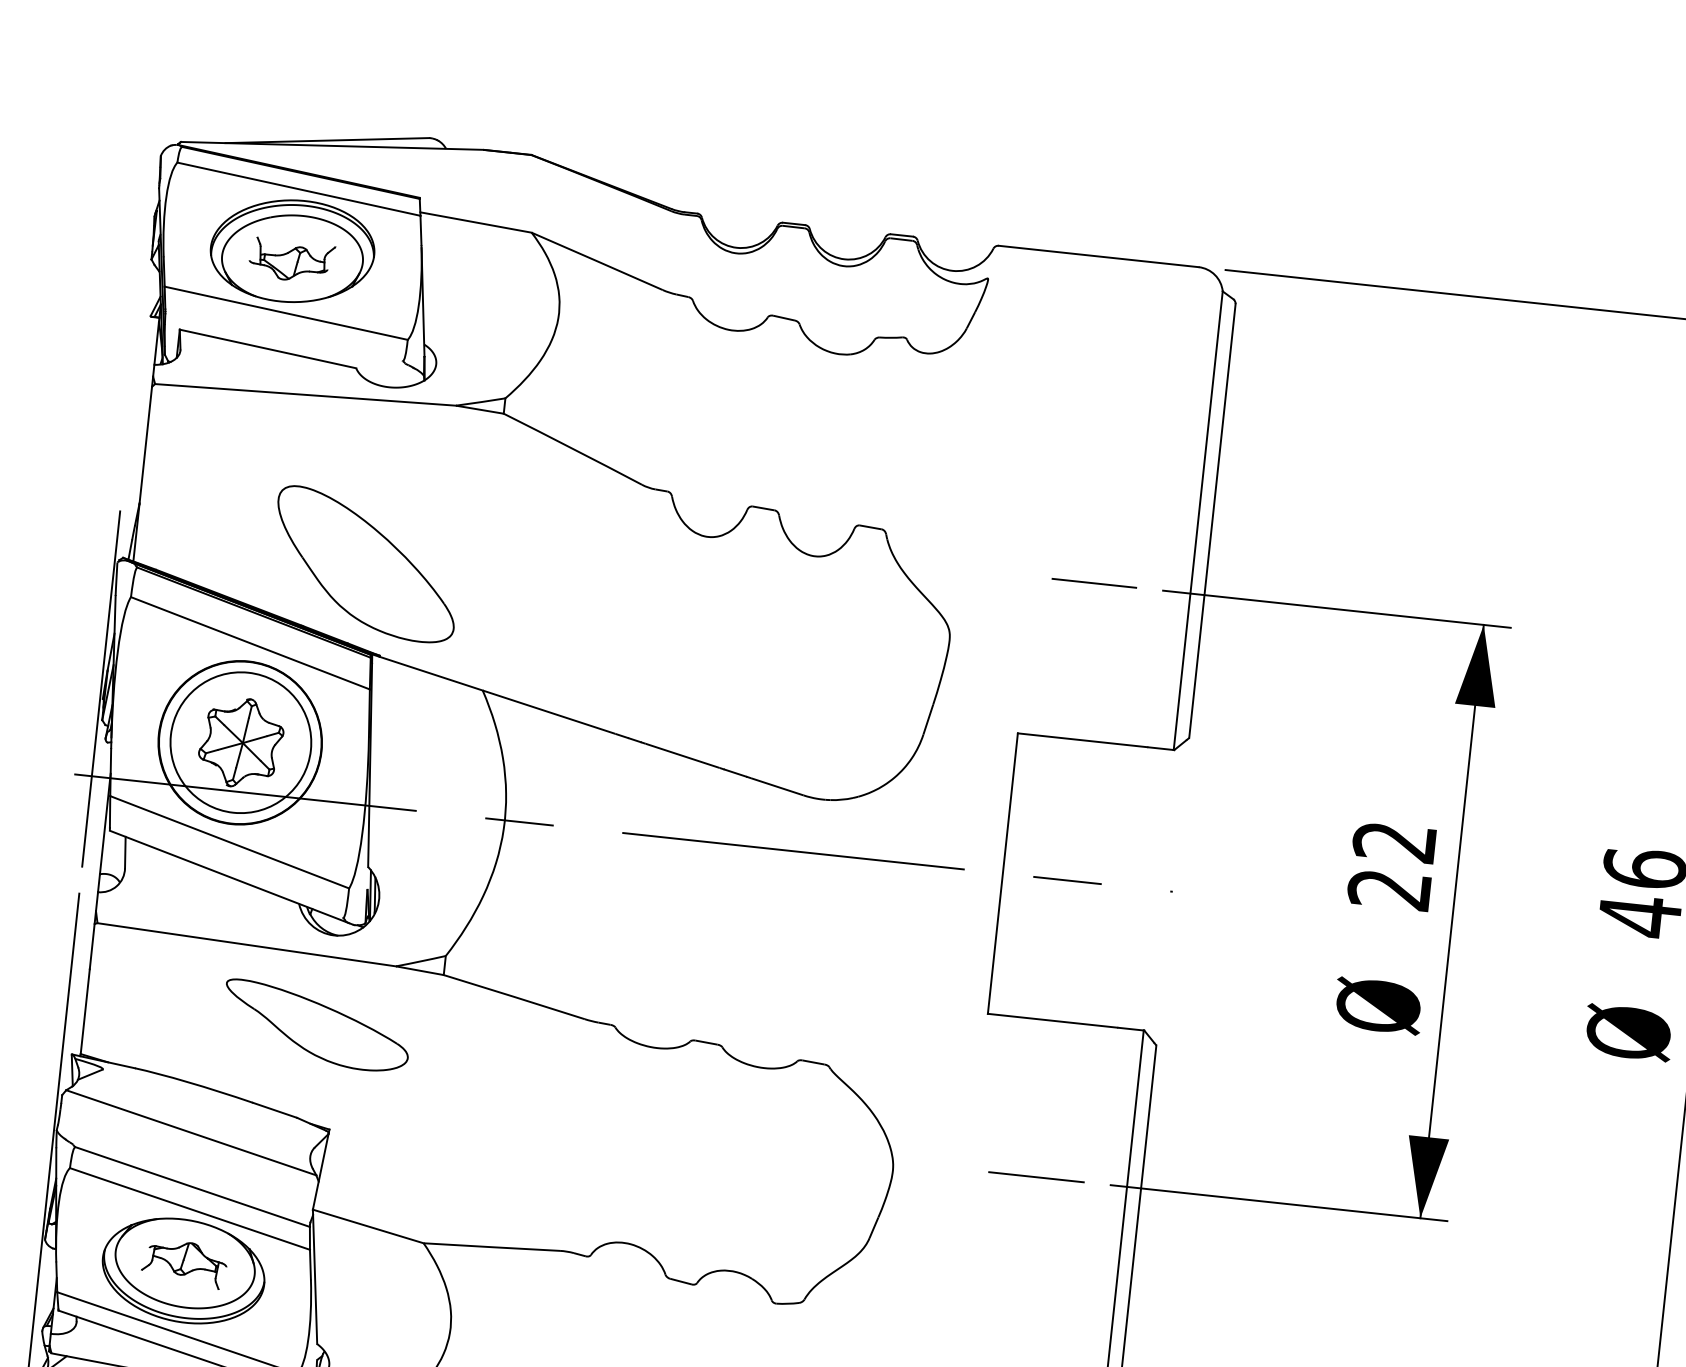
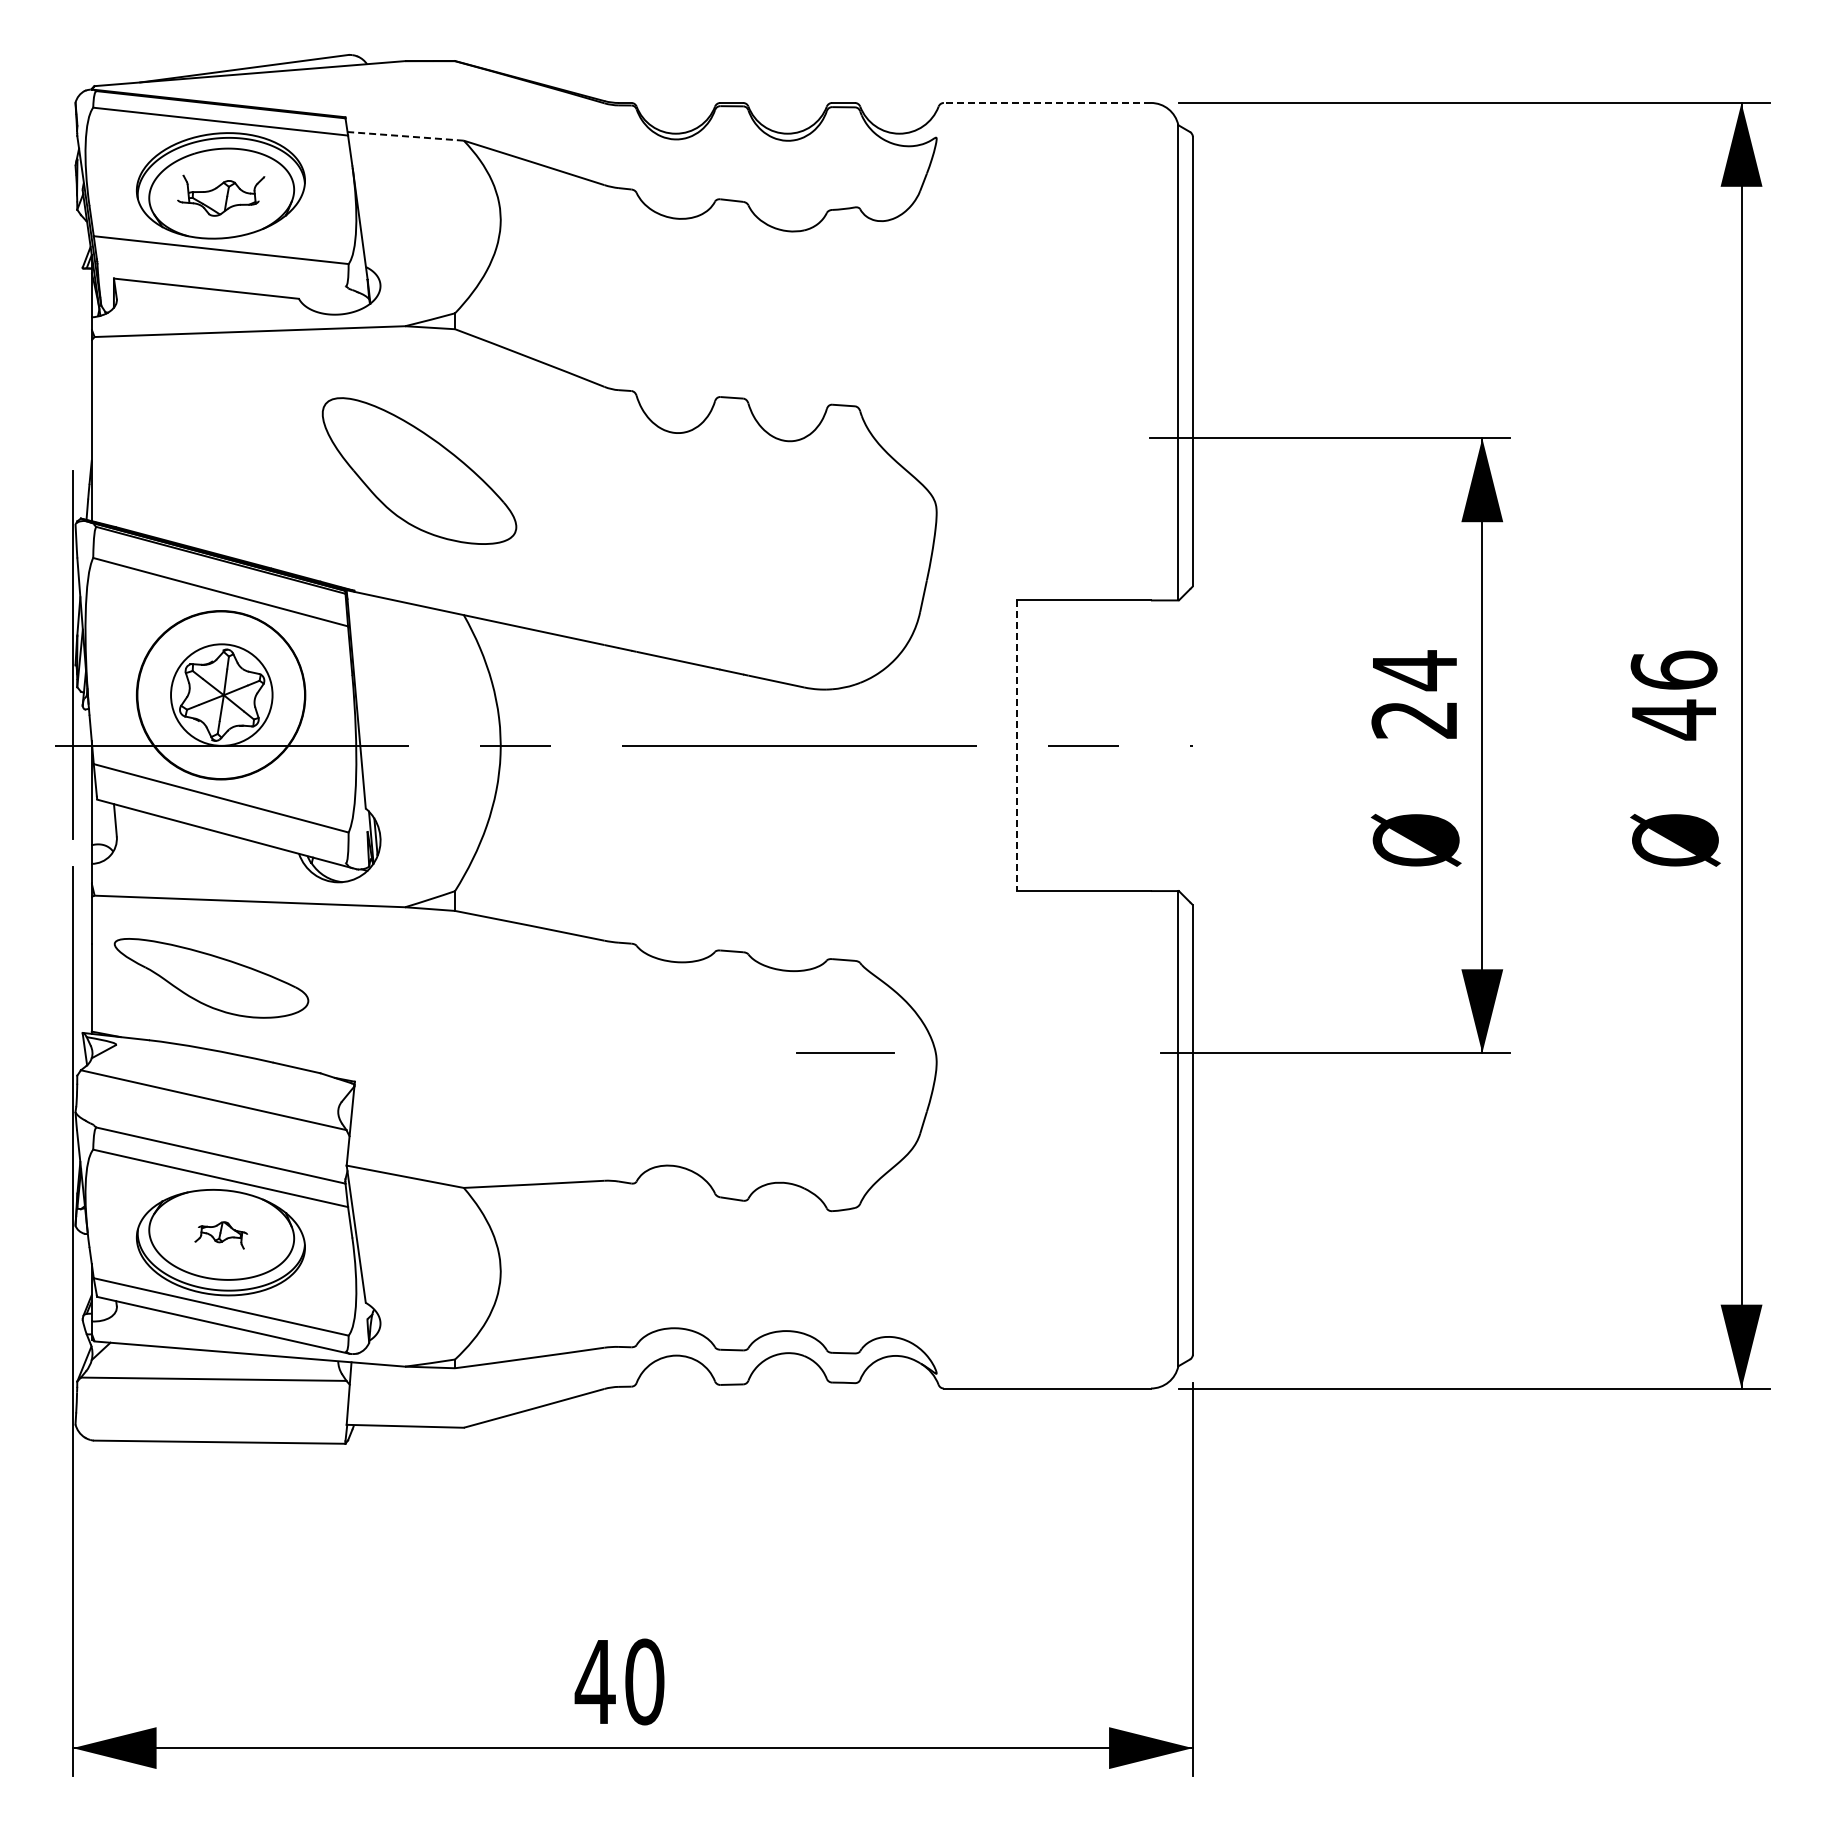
line: (475, 222) -> (405, 136), solid -> dashed
line: (1098, 256) -> (1047, 102), solid -> dashed
part: (366, 564) -> (419, 470), moved
line: (1094, 583) -> (1078, 438), removed
circle: (240, 742) -> (221, 694), size x0.7
text: (1393, 841) -> (1413, 670), 22 -> 24
line: (1002, 874) -> (1016, 746), solid -> dashed
part: (316, 1026) -> (211, 978), moved
line: (1036, 1176) -> (845, 1052), moved
part: (184, 1264) -> (221, 1235), size x0.6

